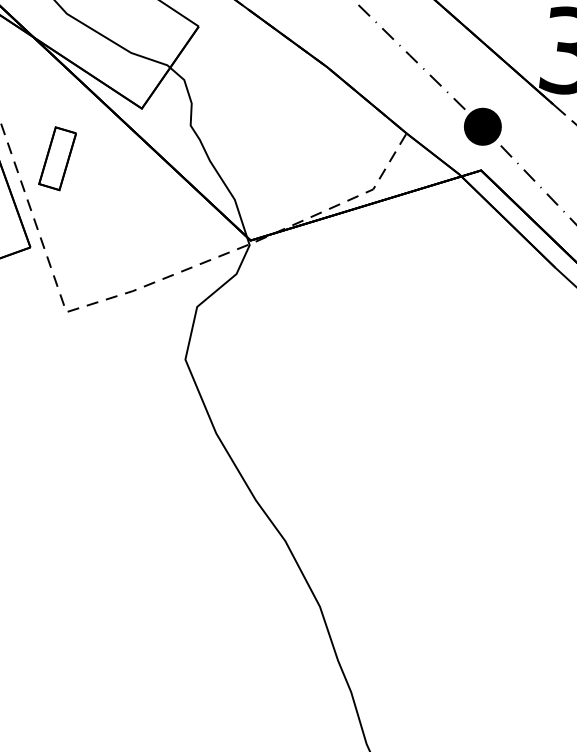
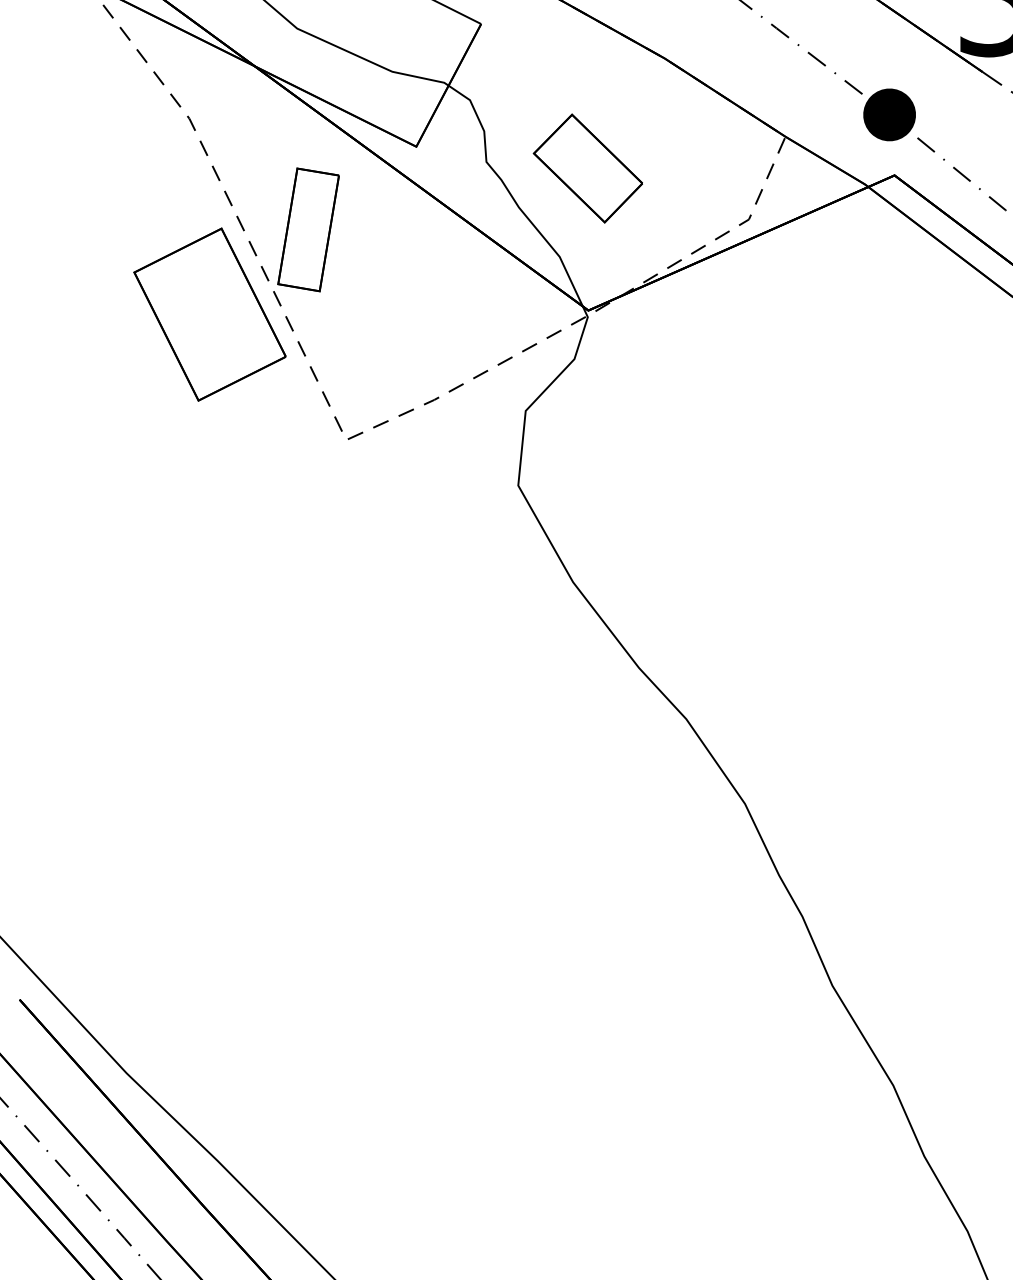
part: (262, 138) -> (587, 168), added
part: (57, 158) -> (308, 229), size x1.43

